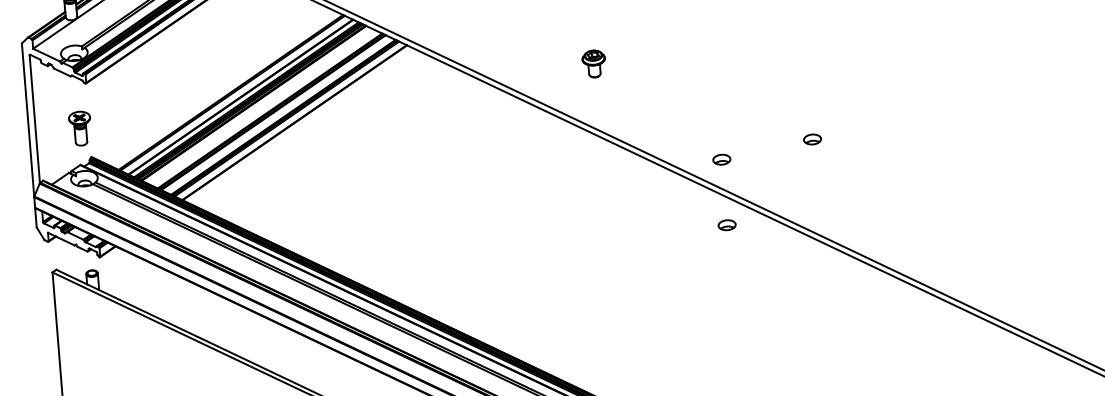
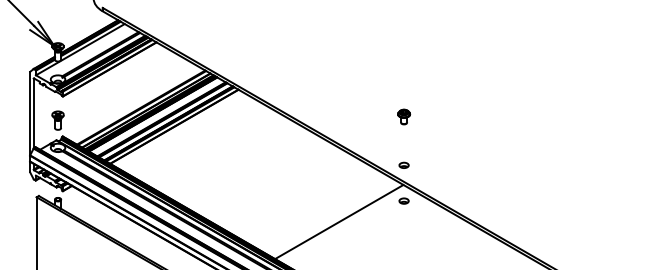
part: (594, 63) -> (404, 116), moved
part: (811, 137) -> (453, 157), removed
line: (611, 272) -> (339, 221), added

